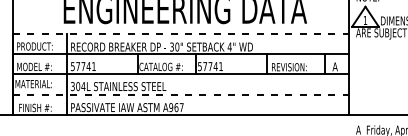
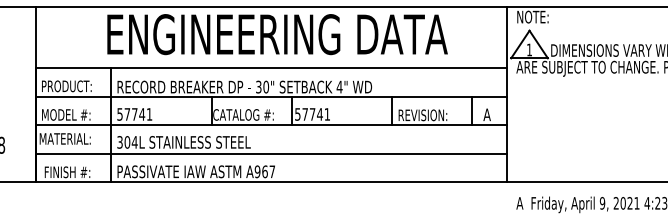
line: (181, 33) -> (272, 68), dashed -> solid
line: (181, 94) -> (272, 153), dashed -> solid

